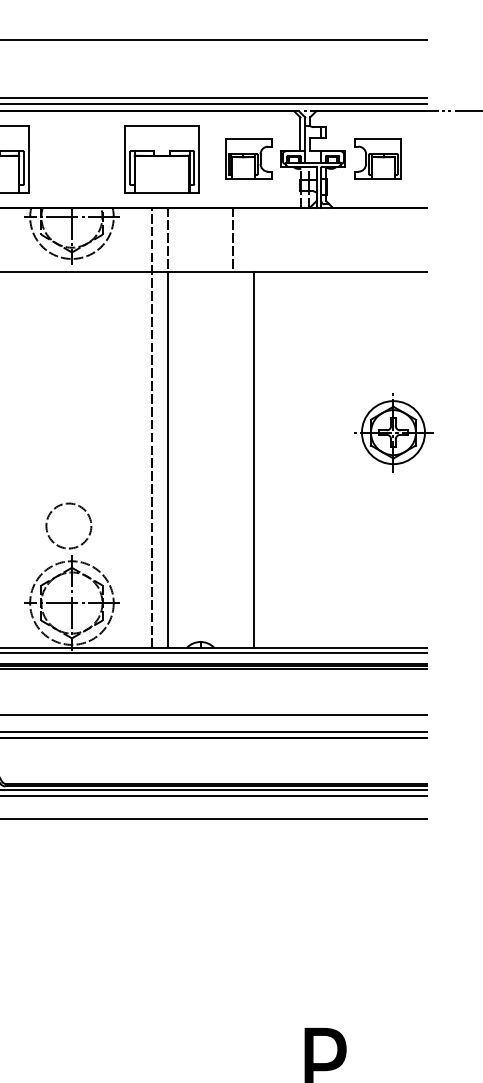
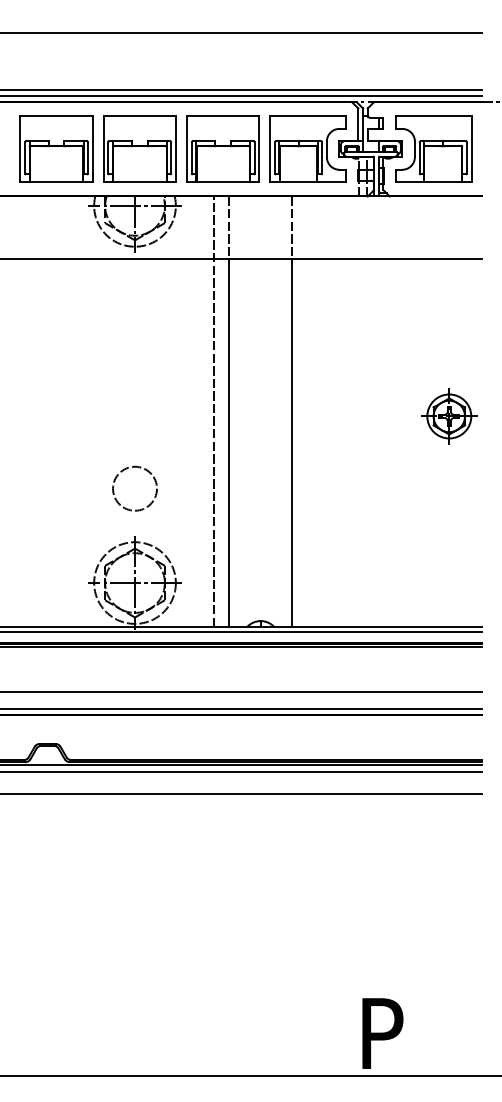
part: (76, 158) -> (139, 148), added
part: (248, 158) -> (307, 148), size x1.67
part: (377, 158) -> (433, 148), size x1.67
part: (393, 432) -> (449, 416), size x0.71
line: (254, 460) -> (292, 443), moved
circle: (68, 525) -> (134, 488), moved

